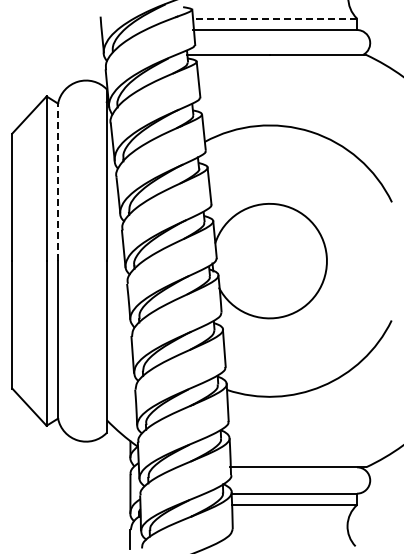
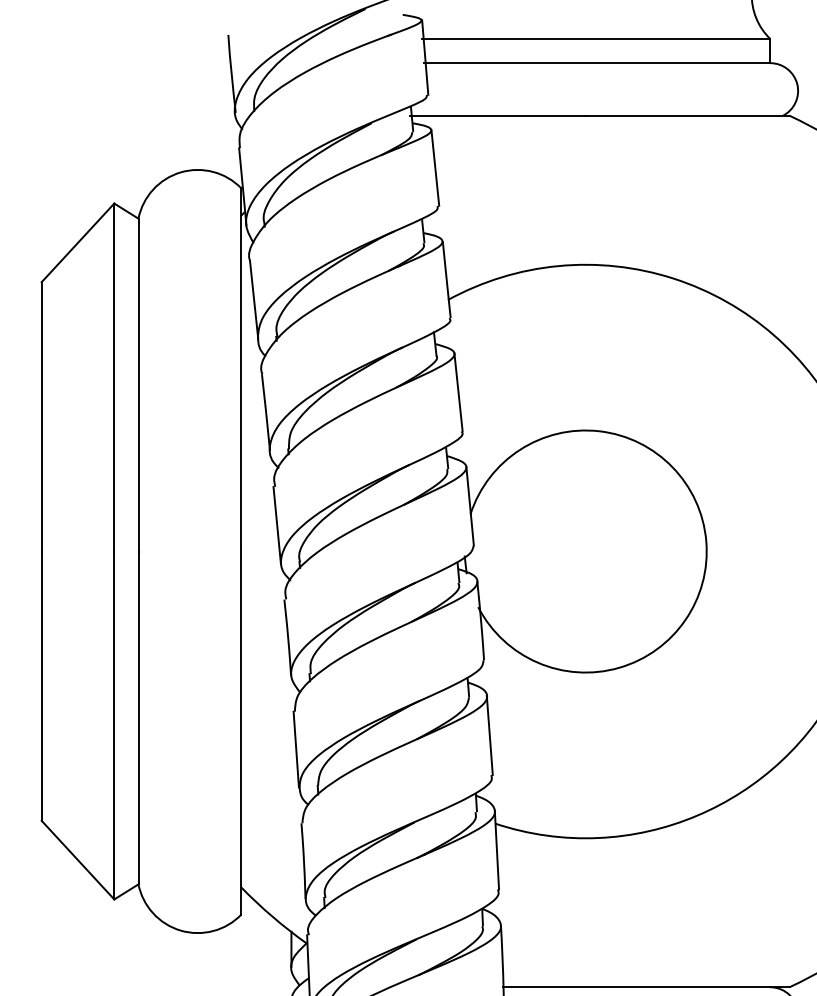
line: (274, 18) -> (595, 38), dashed -> solid
line: (58, 182) -> (139, 385), dashed -> solid

